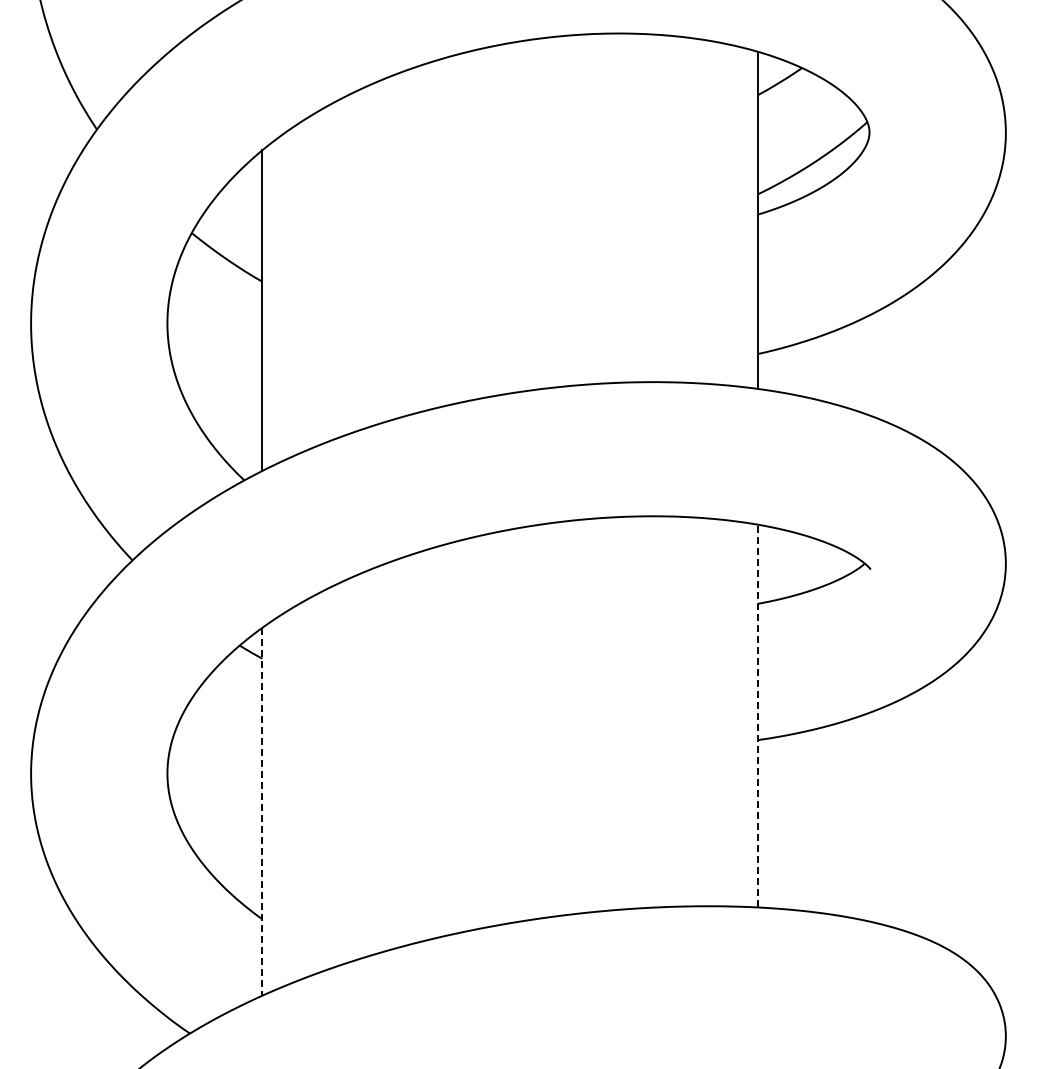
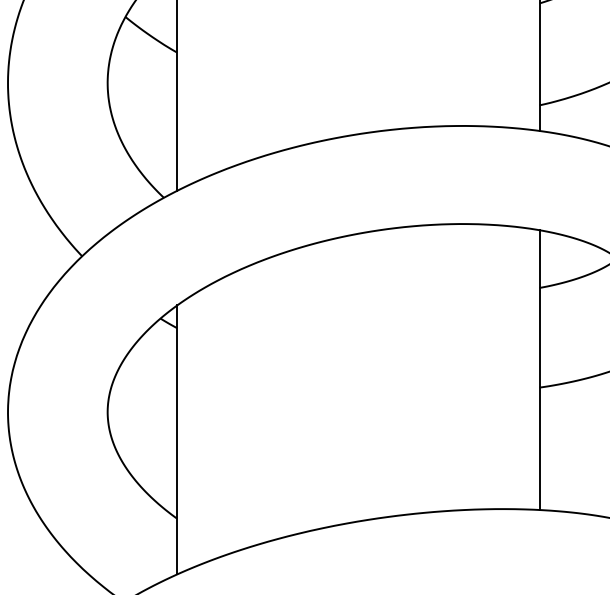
line: (758, 715) -> (539, 369), dashed -> solid
line: (262, 811) -> (177, 439), dashed -> solid

